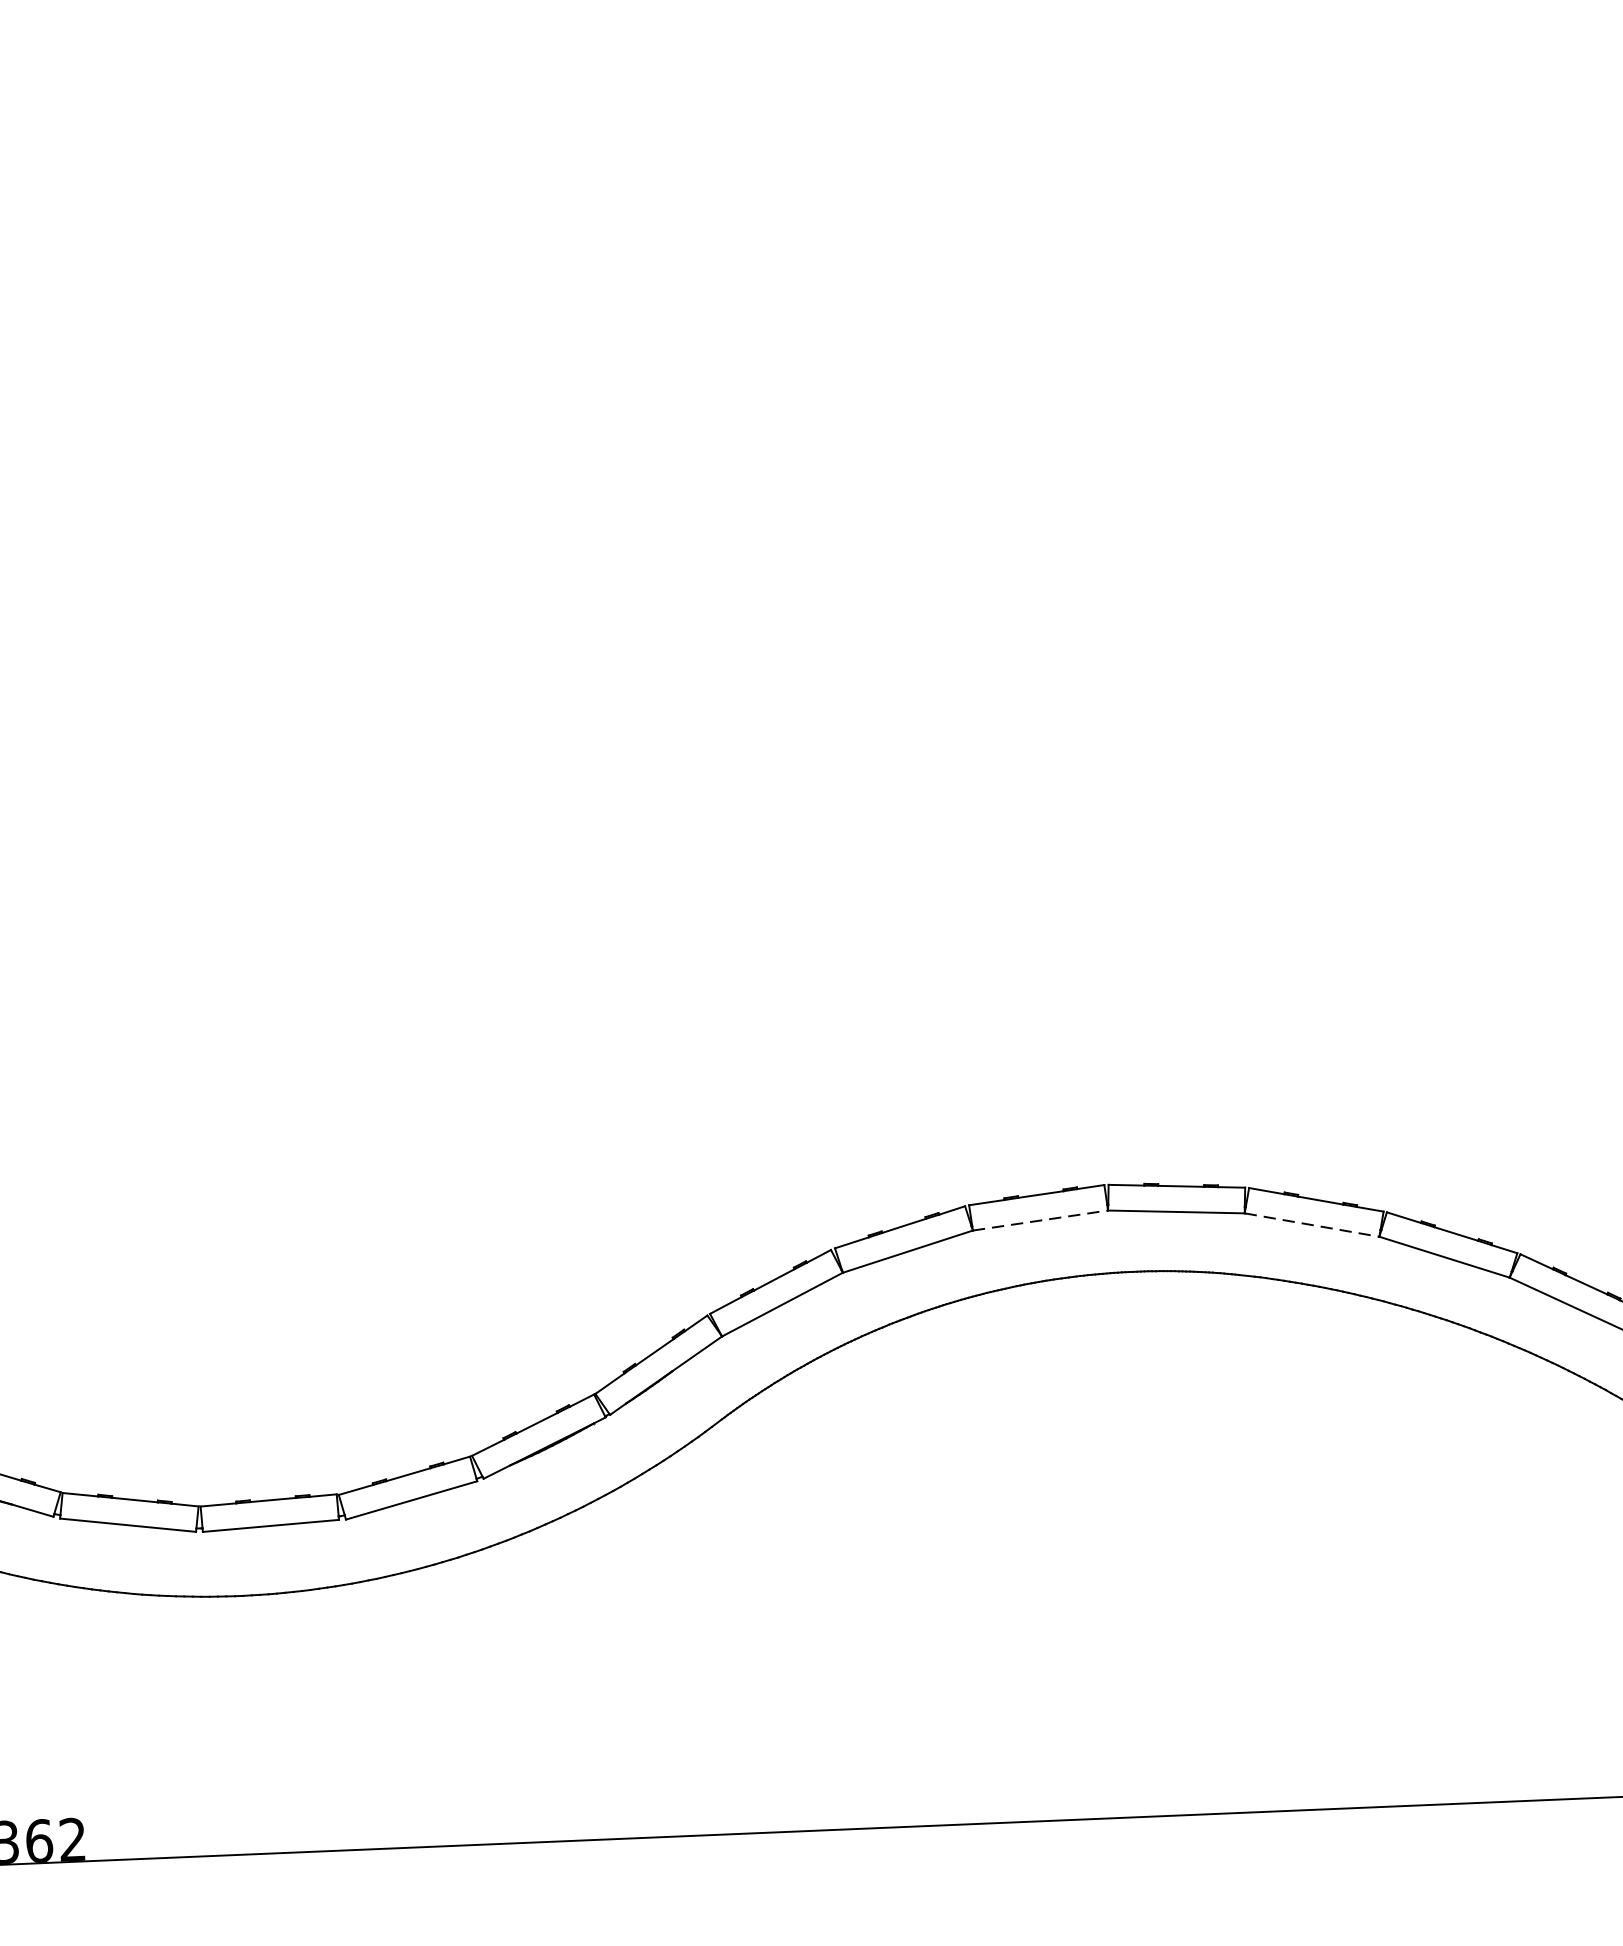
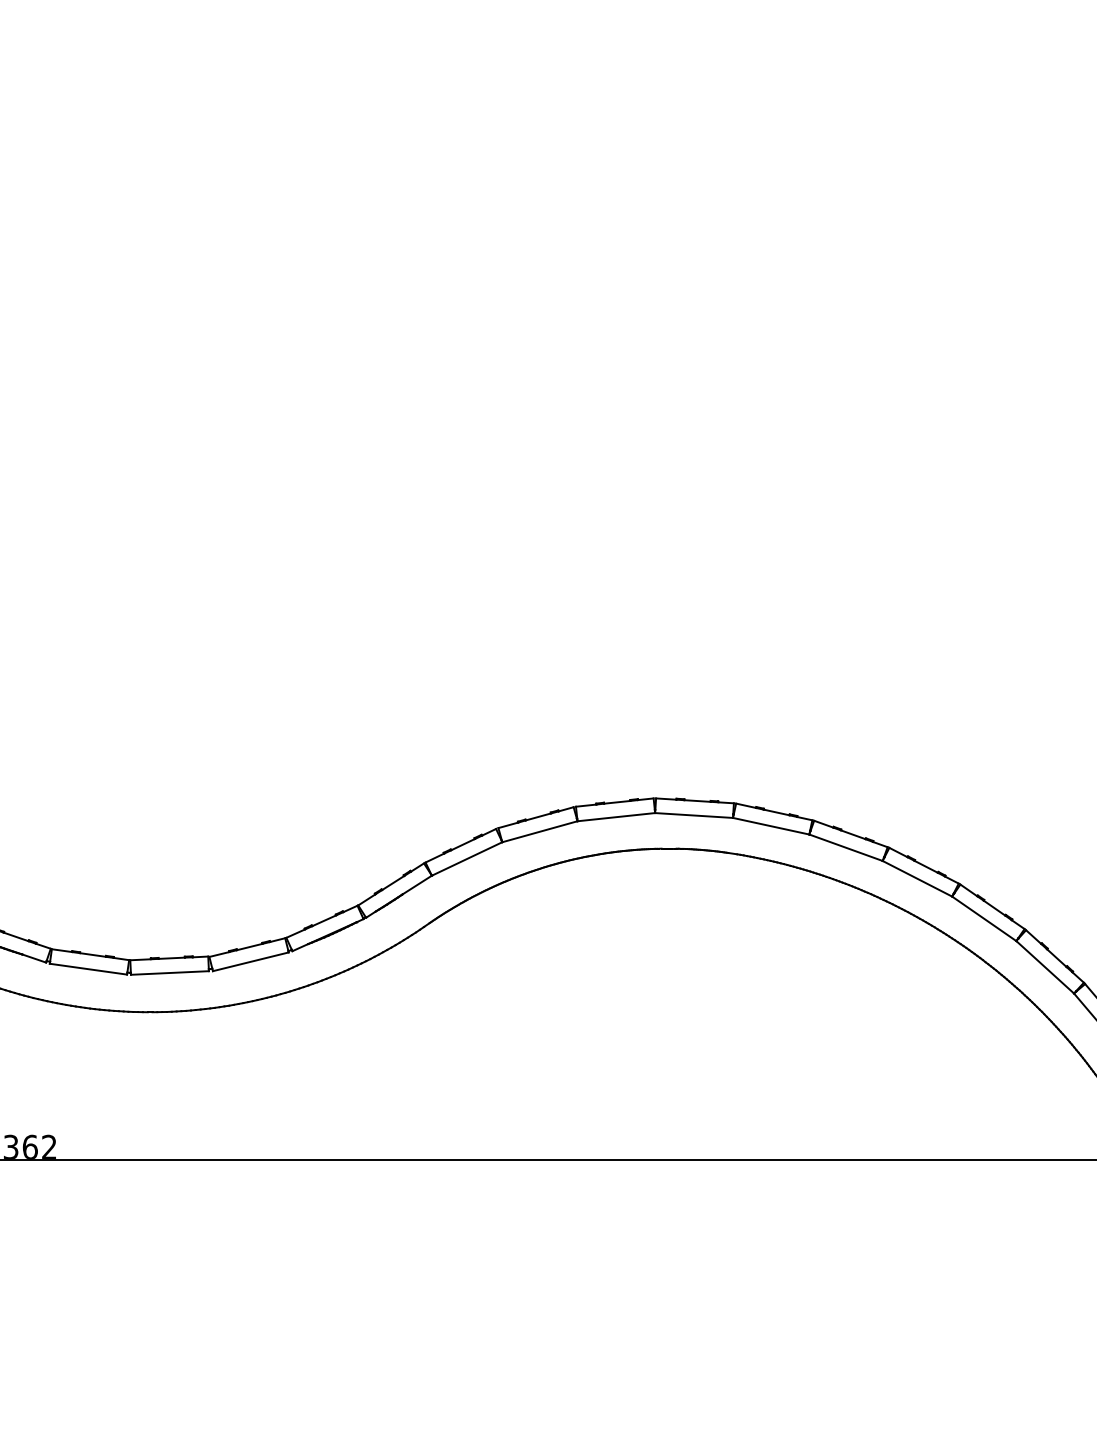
line: (1040, 1221) -> (616, 817), dashed -> solid
line: (1312, 1225) -> (771, 826), dashed -> solid

